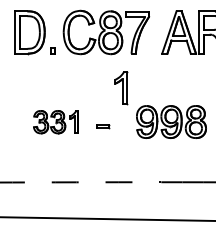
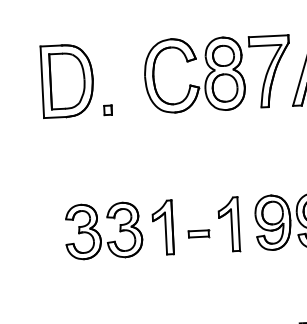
part: (106, 32) -> (217, 73), moved
part: (121, 88) -> (229, 225), moved
part: (55, 122) -> (118, 231), size x1.43

